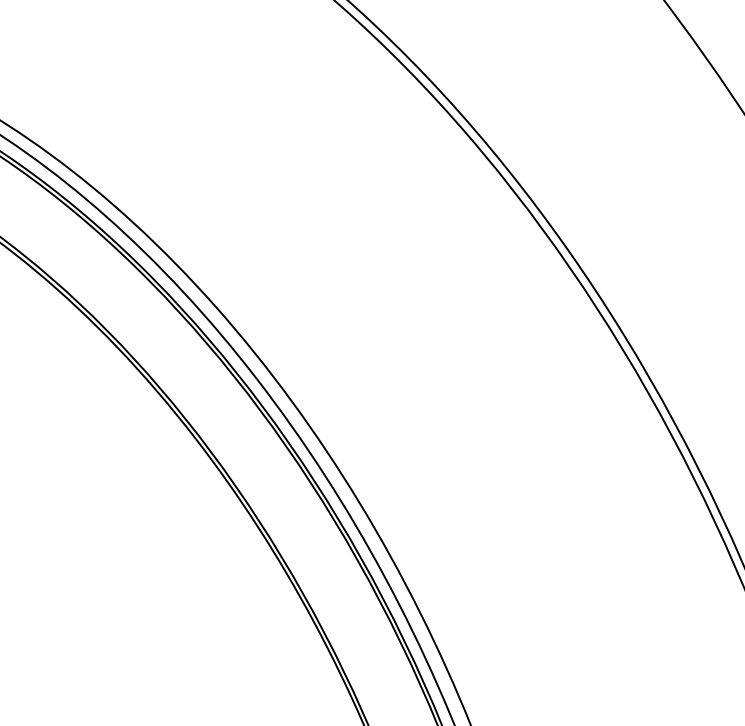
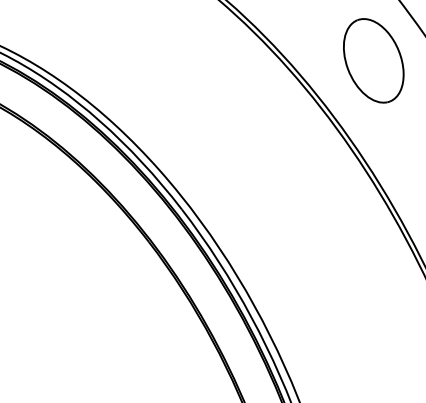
part: (610, 104) -> (373, 60), added

